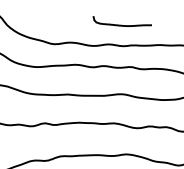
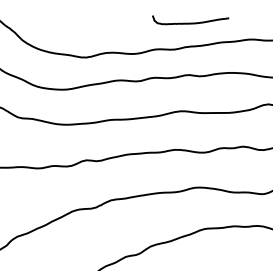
curve: (121, 24) -> (190, 22), moved

